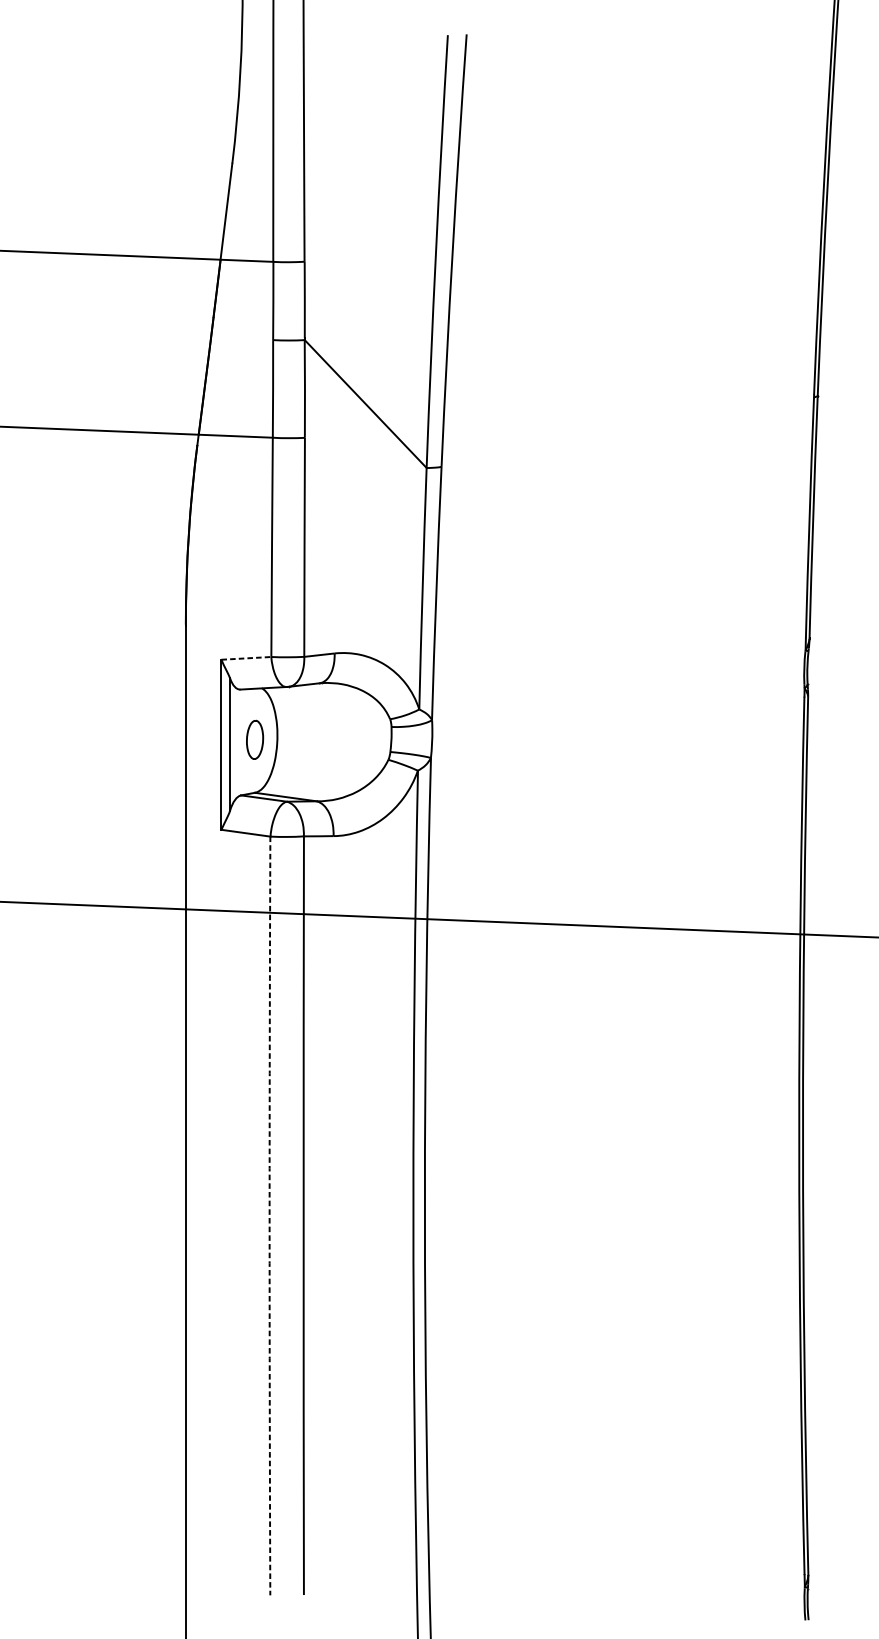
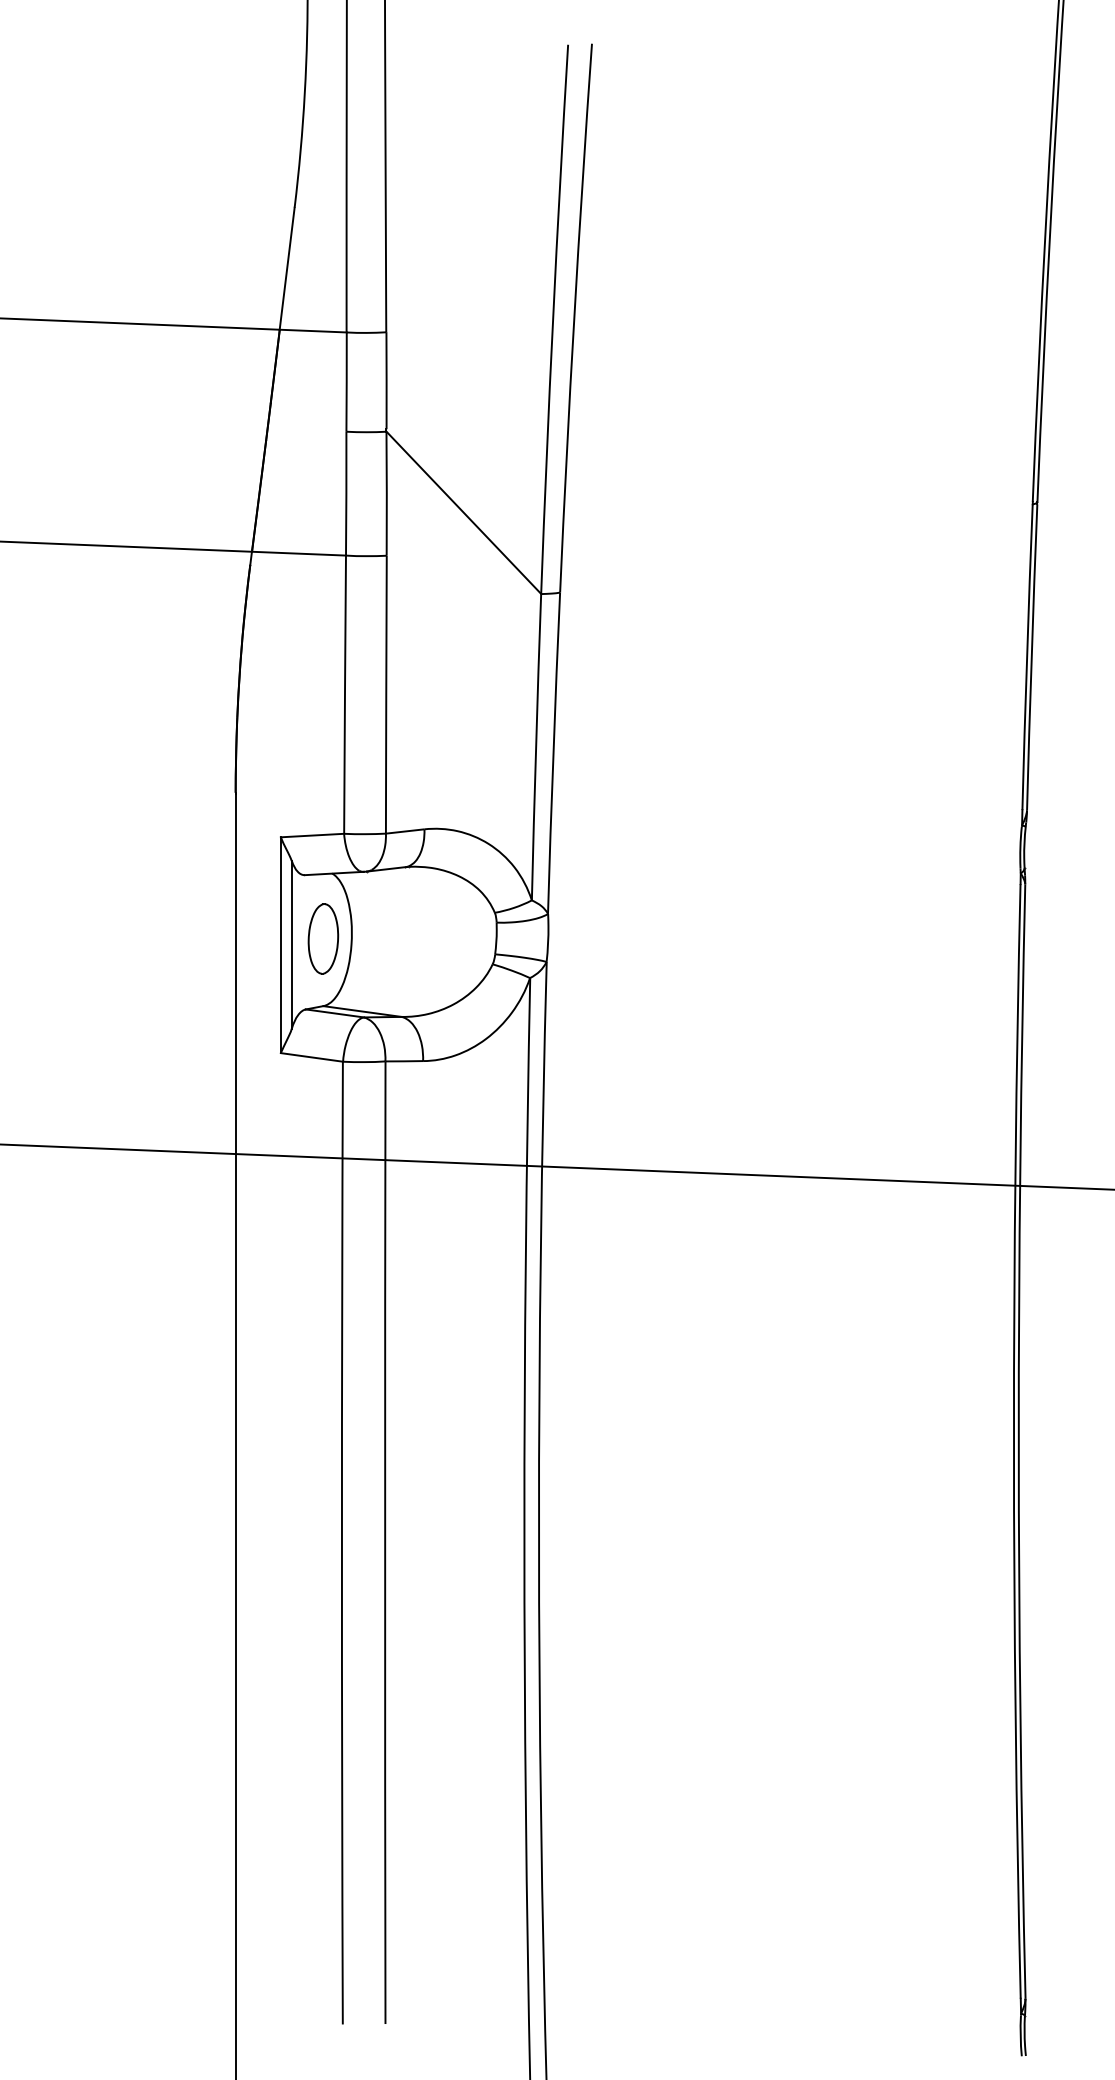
line: (246, 658) -> (312, 835), dashed -> solid
part: (255, 739) -> (323, 938), size x1.43
arc: (269, 1216) -> (341, 1543), dashed -> solid

